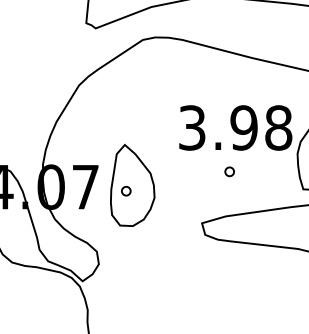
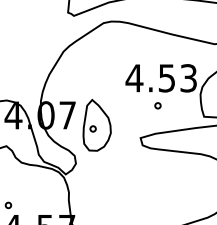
text: (235, 128) -> (161, 78), 3.98 -> 4.53
part: (131, 184) -> (96, 124), moved

